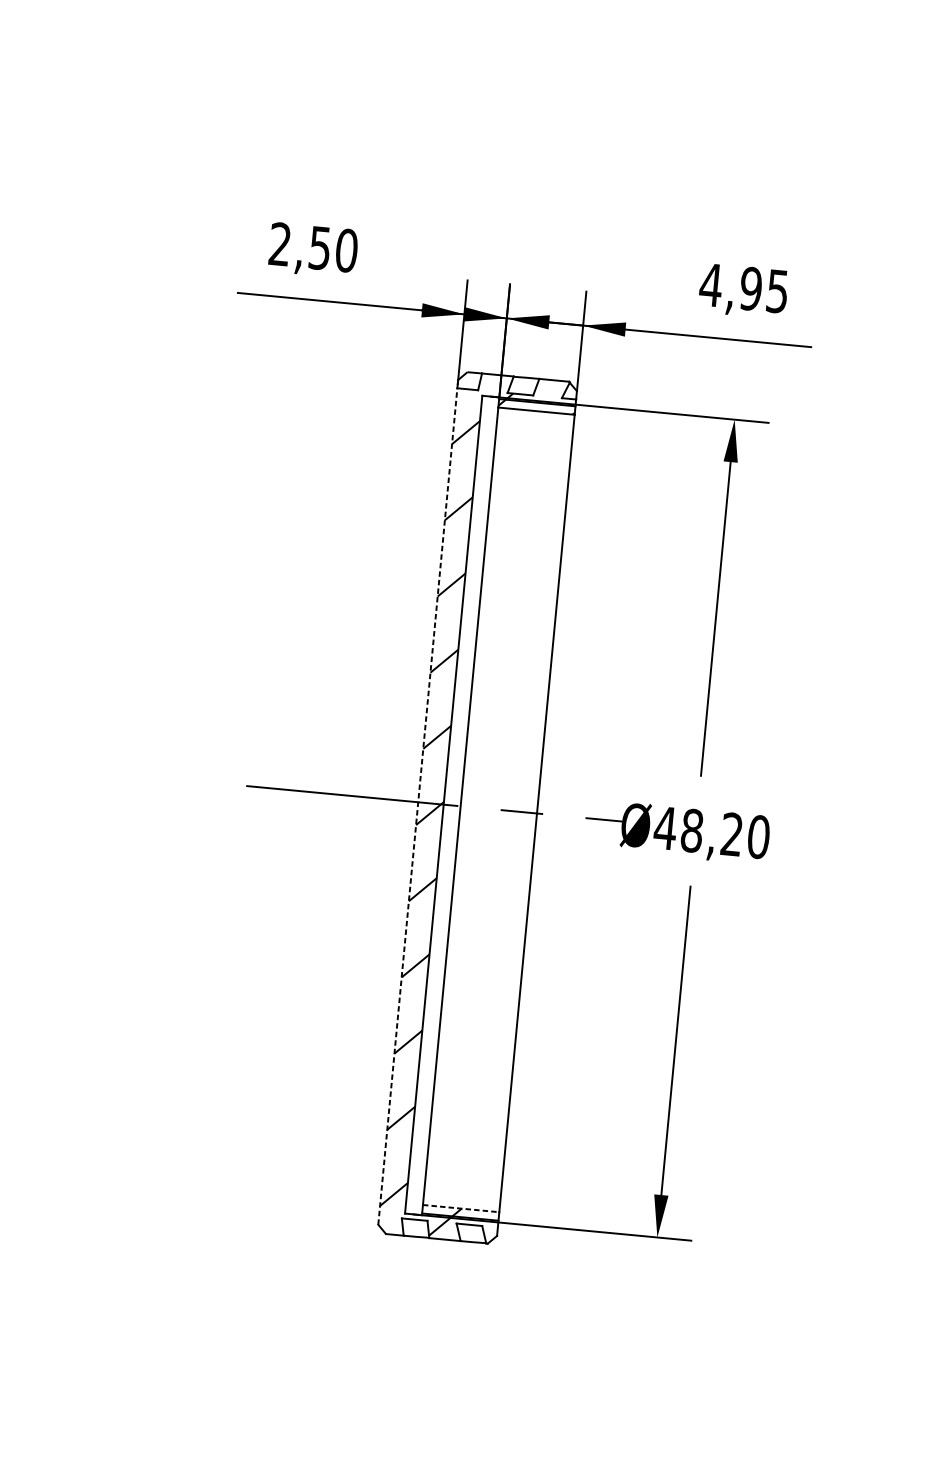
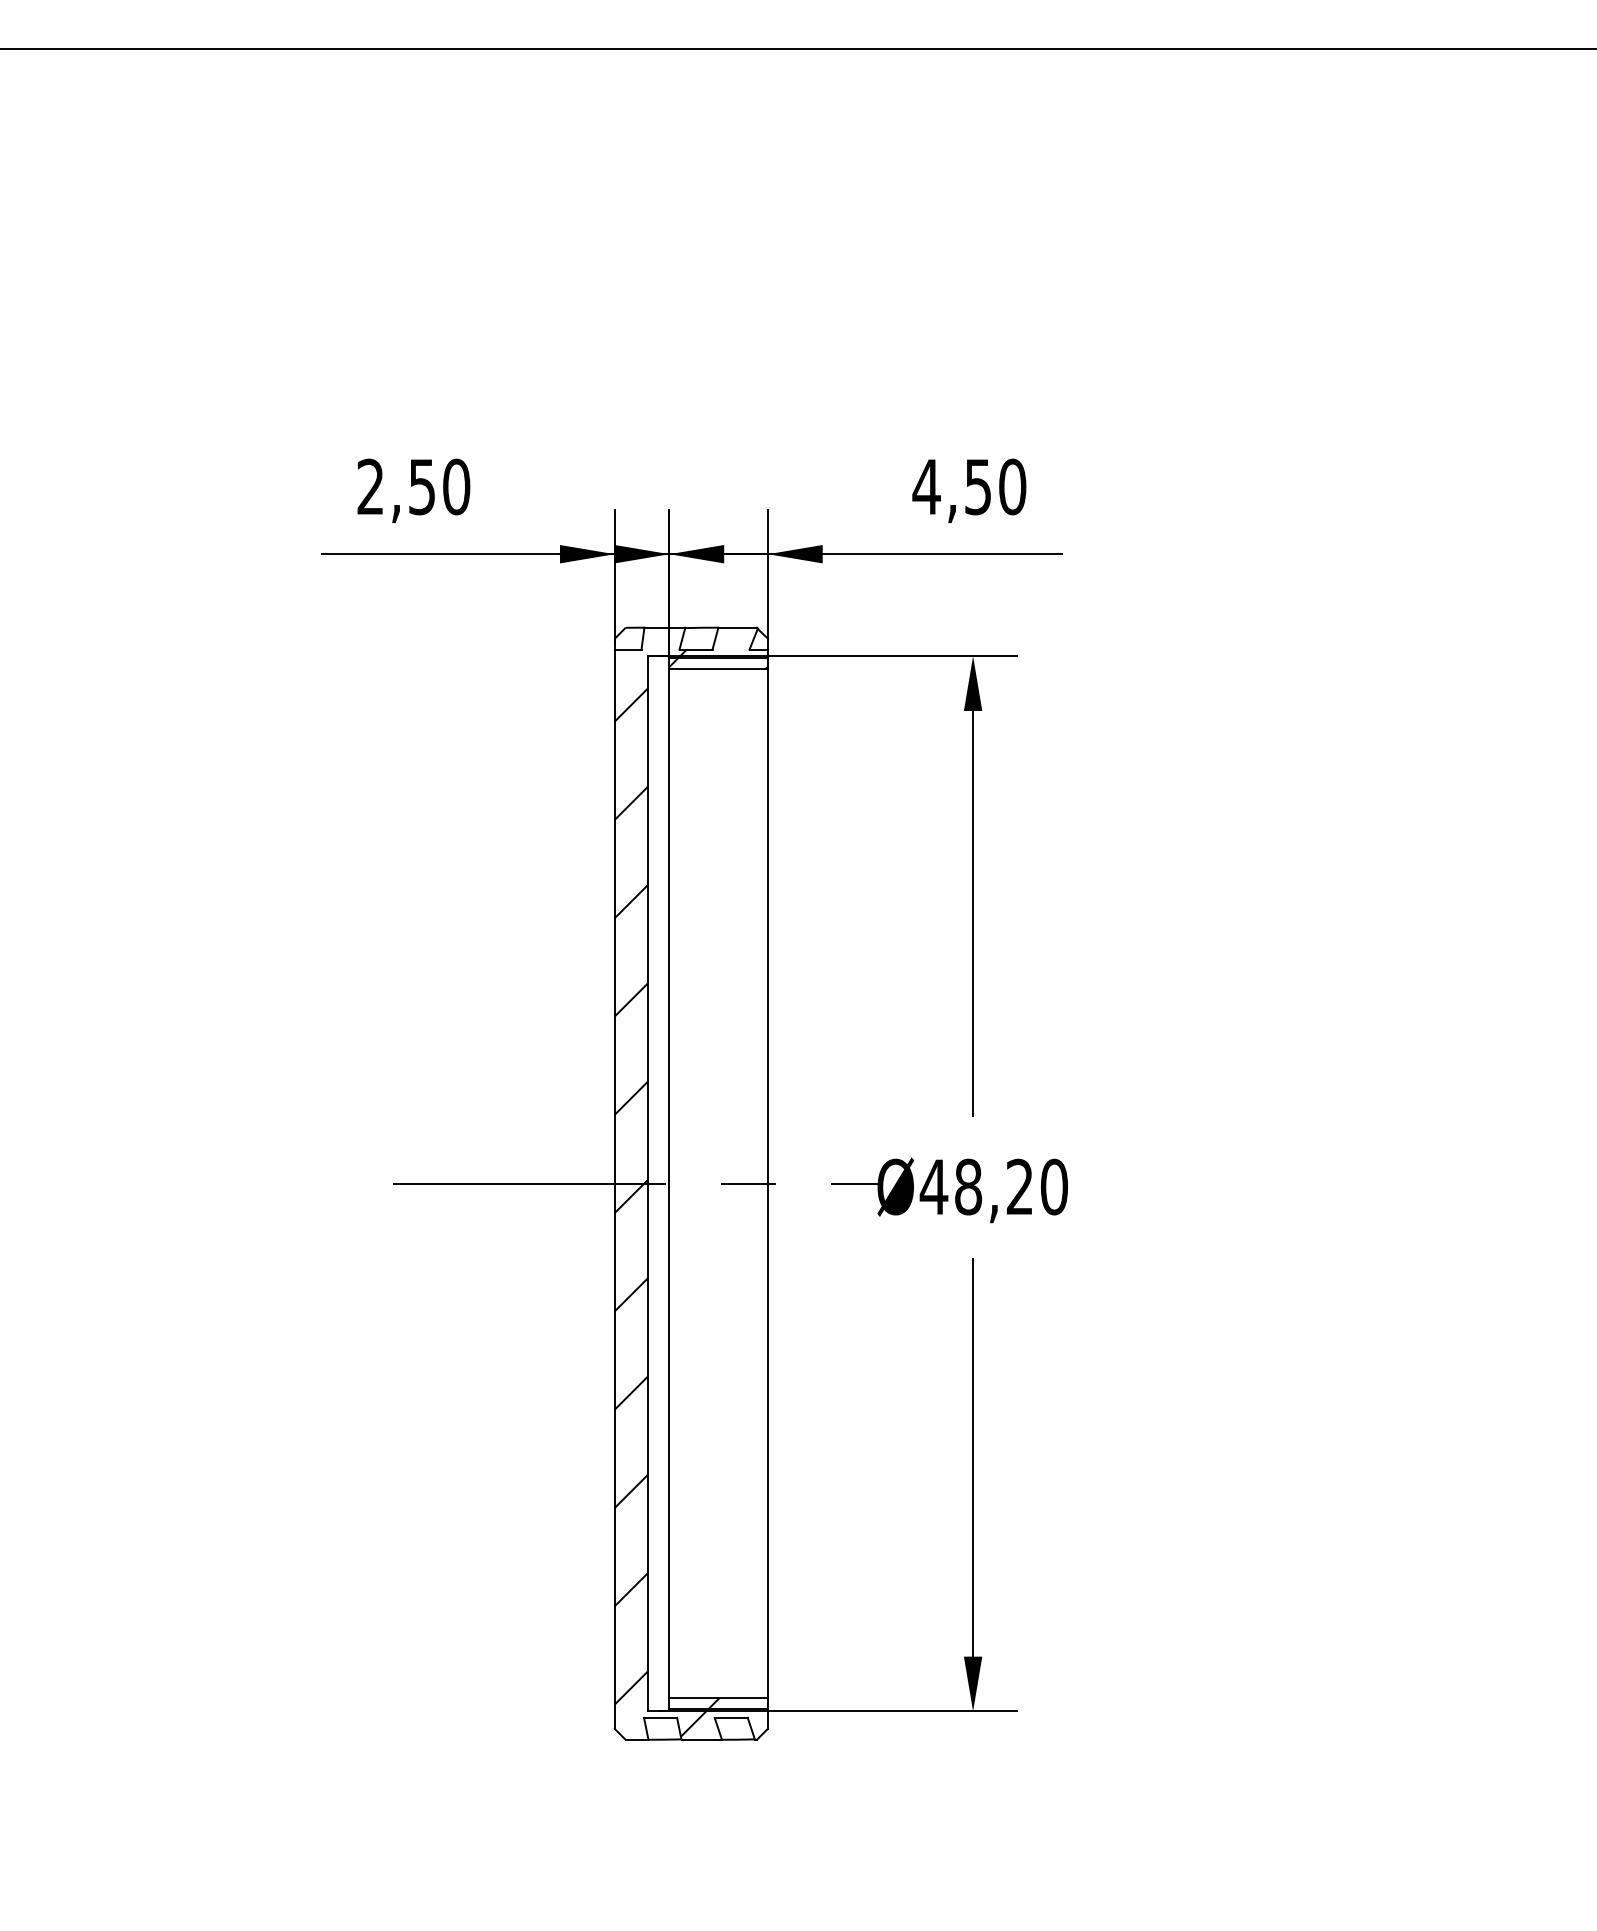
text: (764, 289) -> (995, 486), 4,95 -> 4,50
line: (417, 806) -> (614, 1189), dashed -> solid
line: (461, 1208) -> (719, 1698), dashed -> solid

